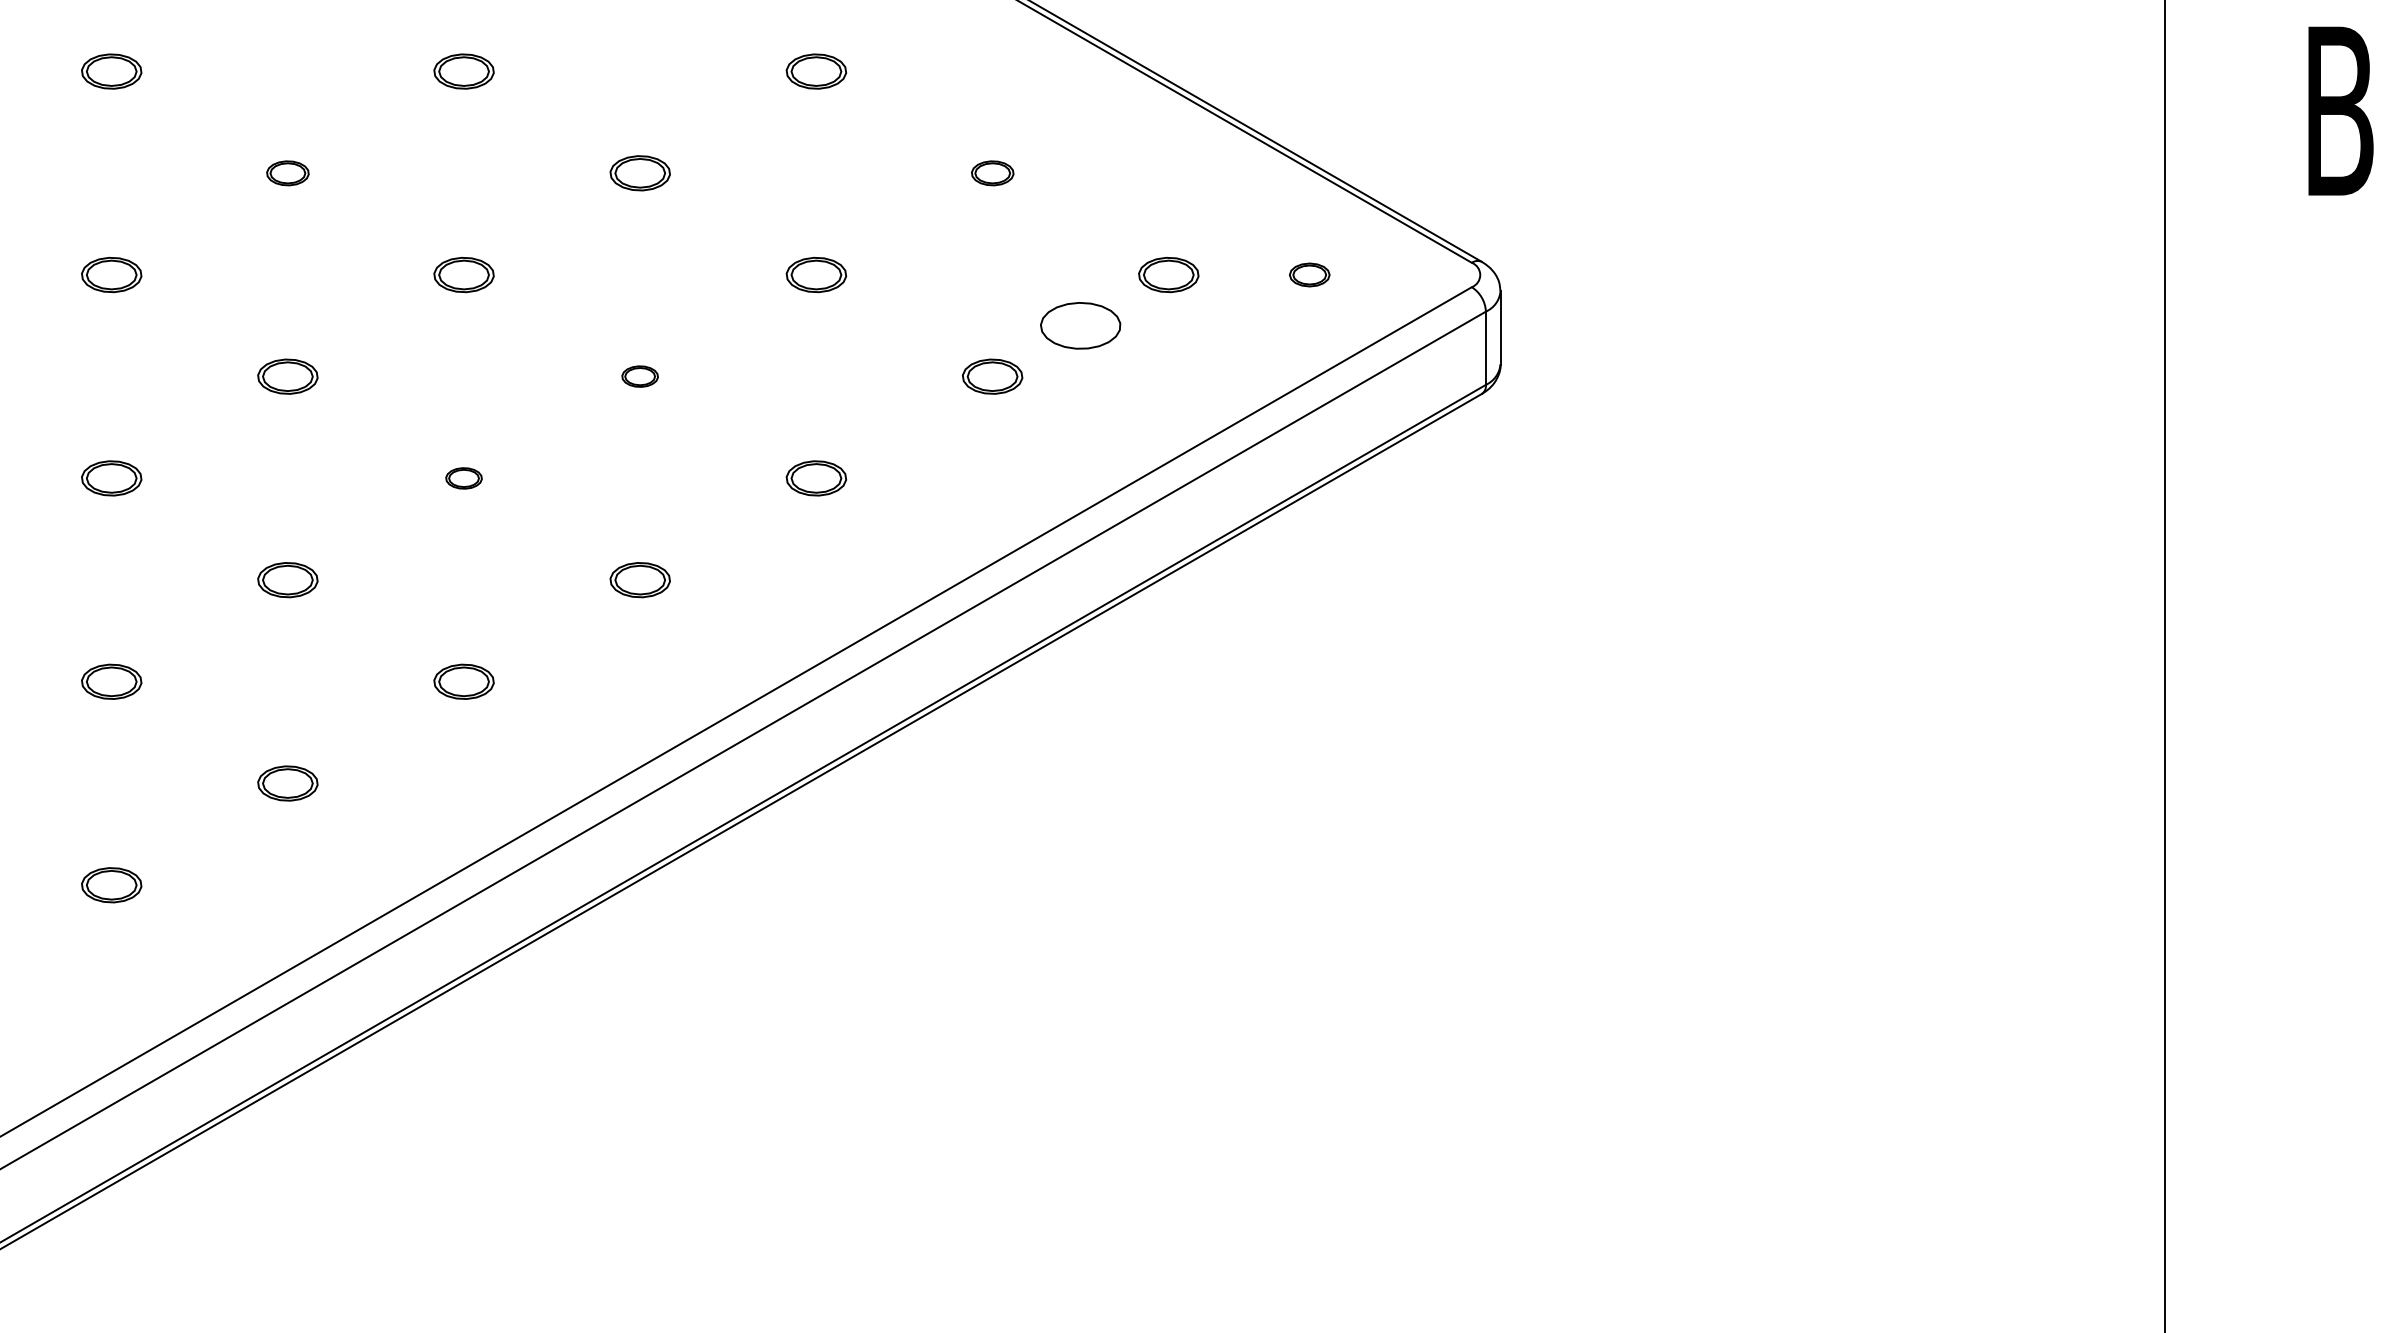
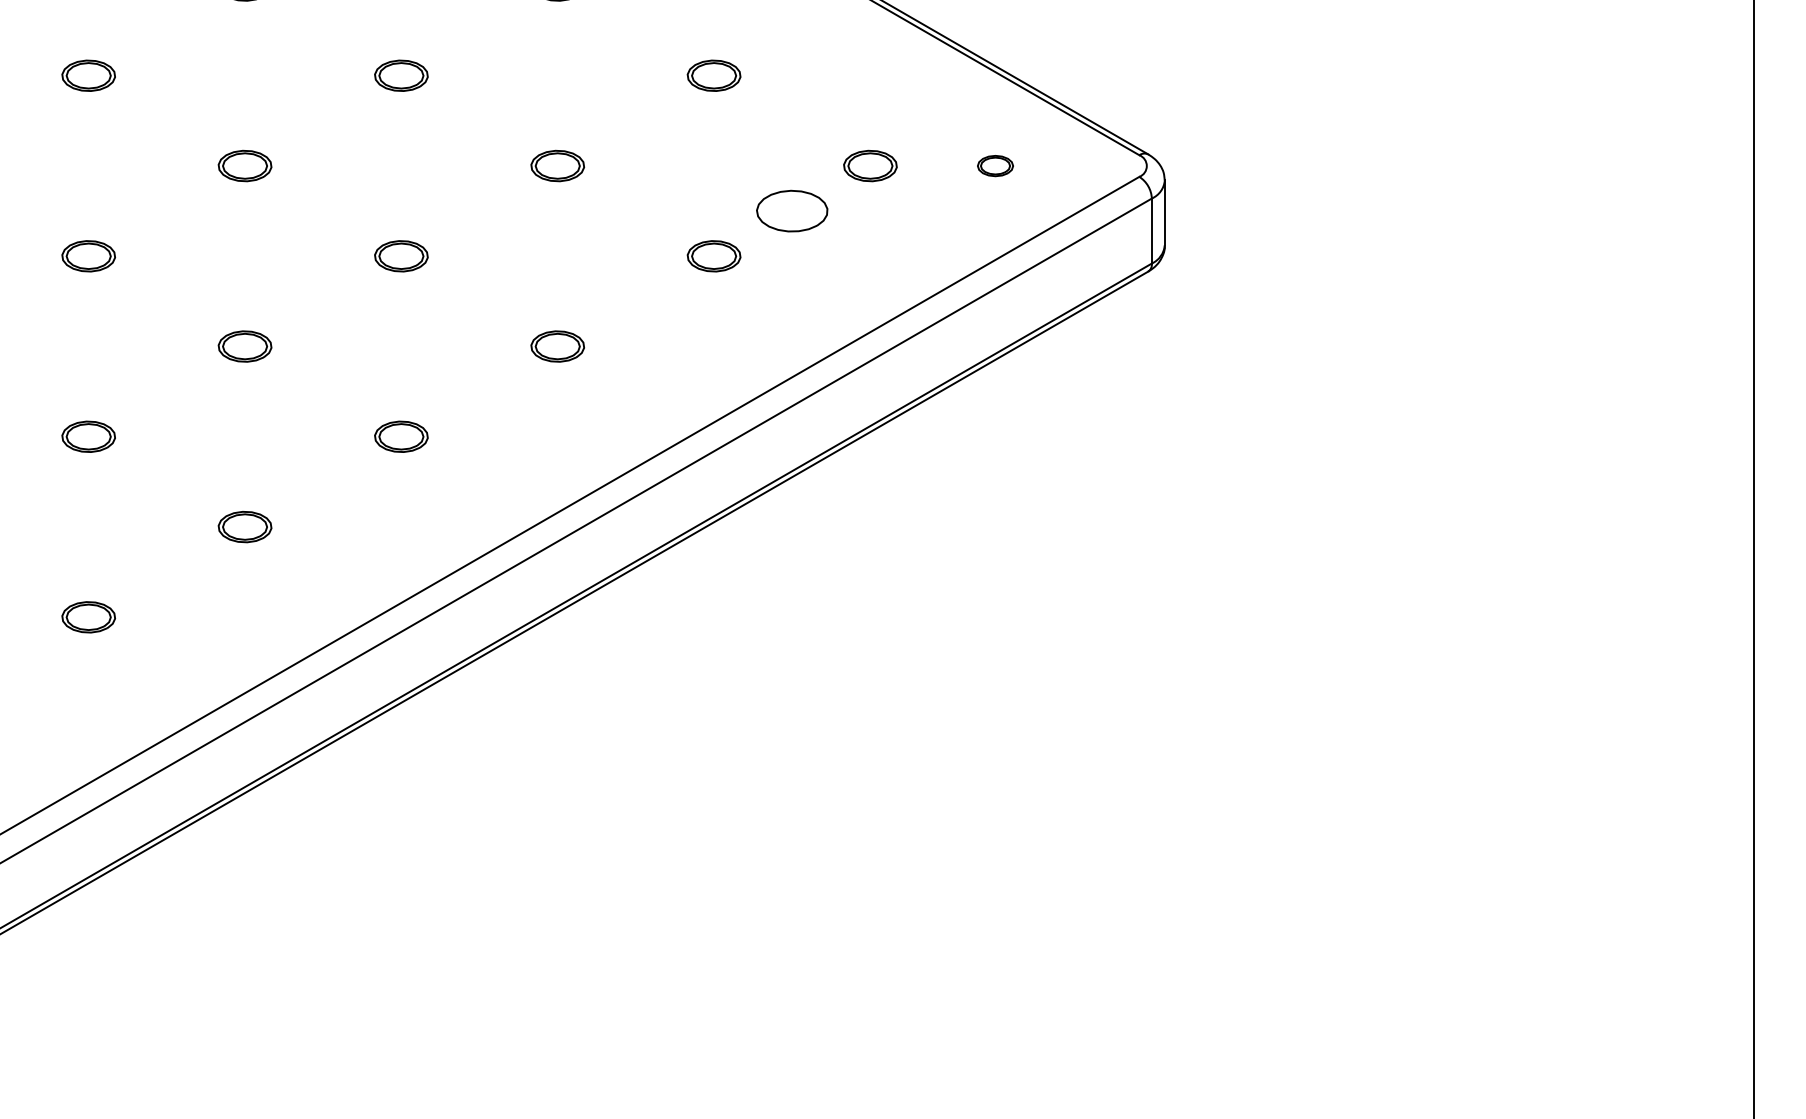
part: (287, 173) -> (88, 75), size x1.43
part: (992, 173) -> (714, 75), size x1.43
part: (639, 376) -> (400, 256), size x1.67
part: (463, 478) -> (244, 346), size x1.67

